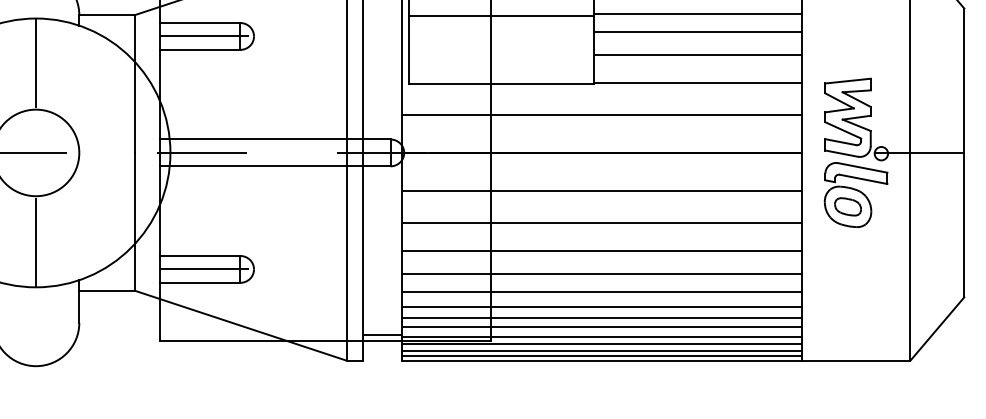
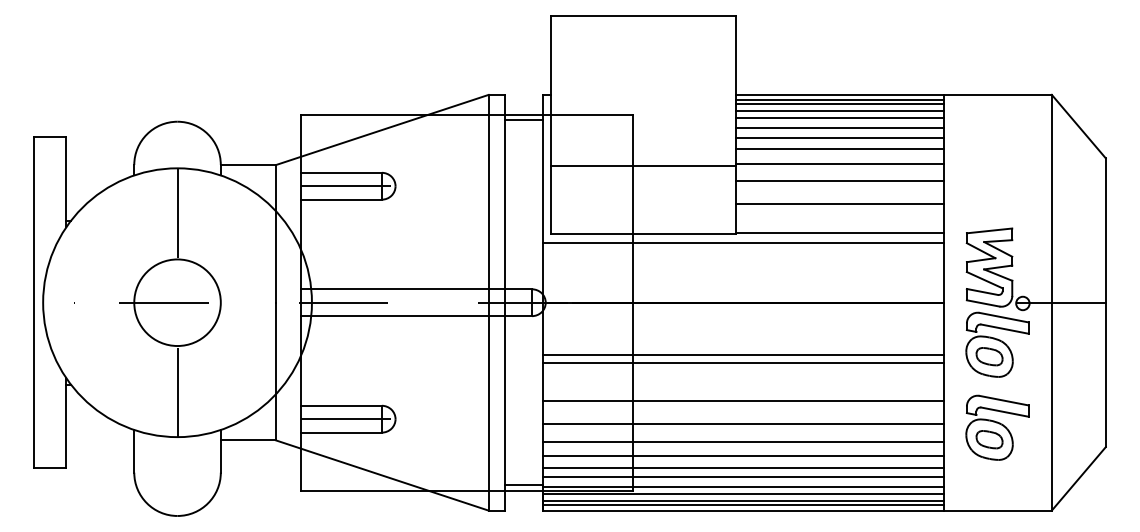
line: (601, 115) -> (743, 243), moved
line: (601, 190) -> (743, 363), moved
line: (601, 222) -> (743, 354), moved
part: (855, 277) -> (997, 427), added

